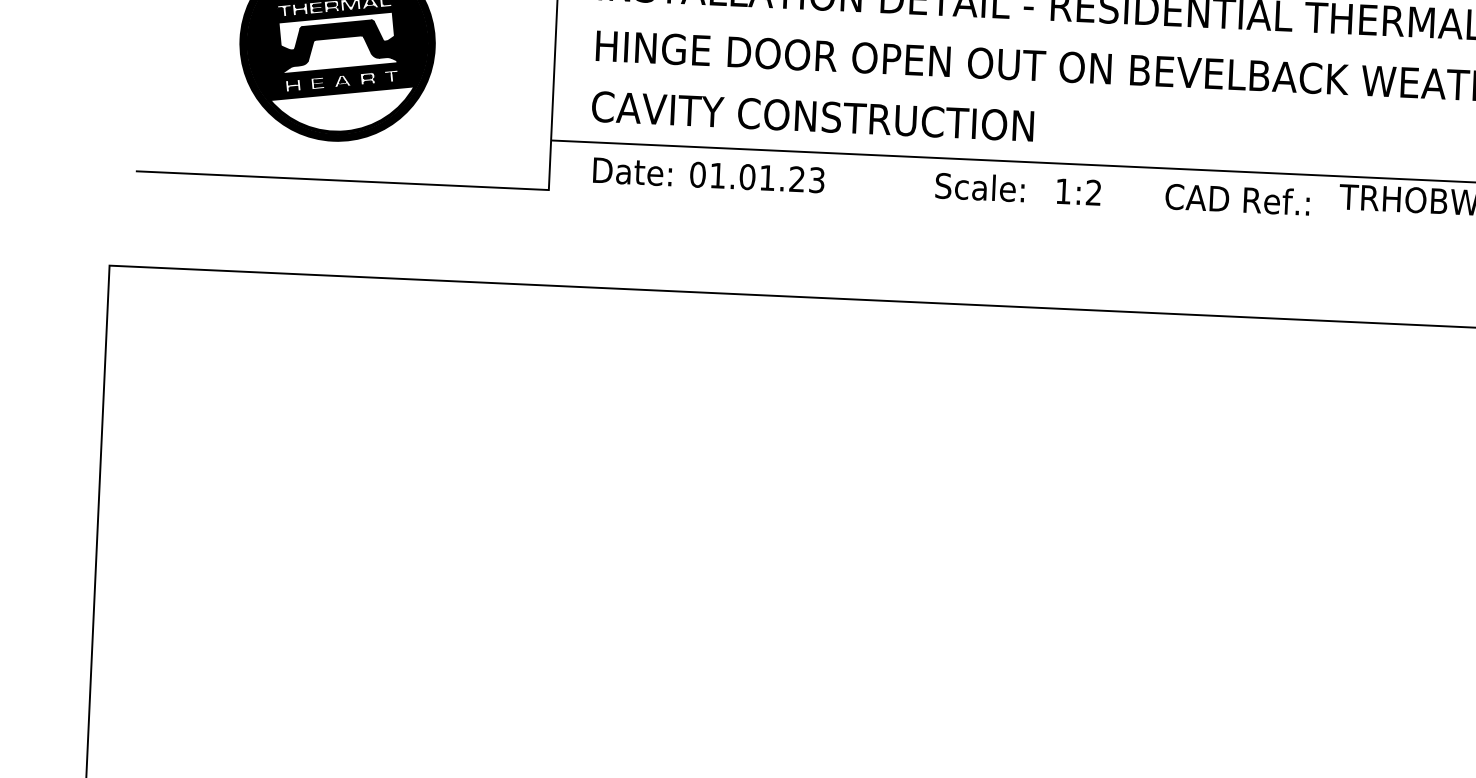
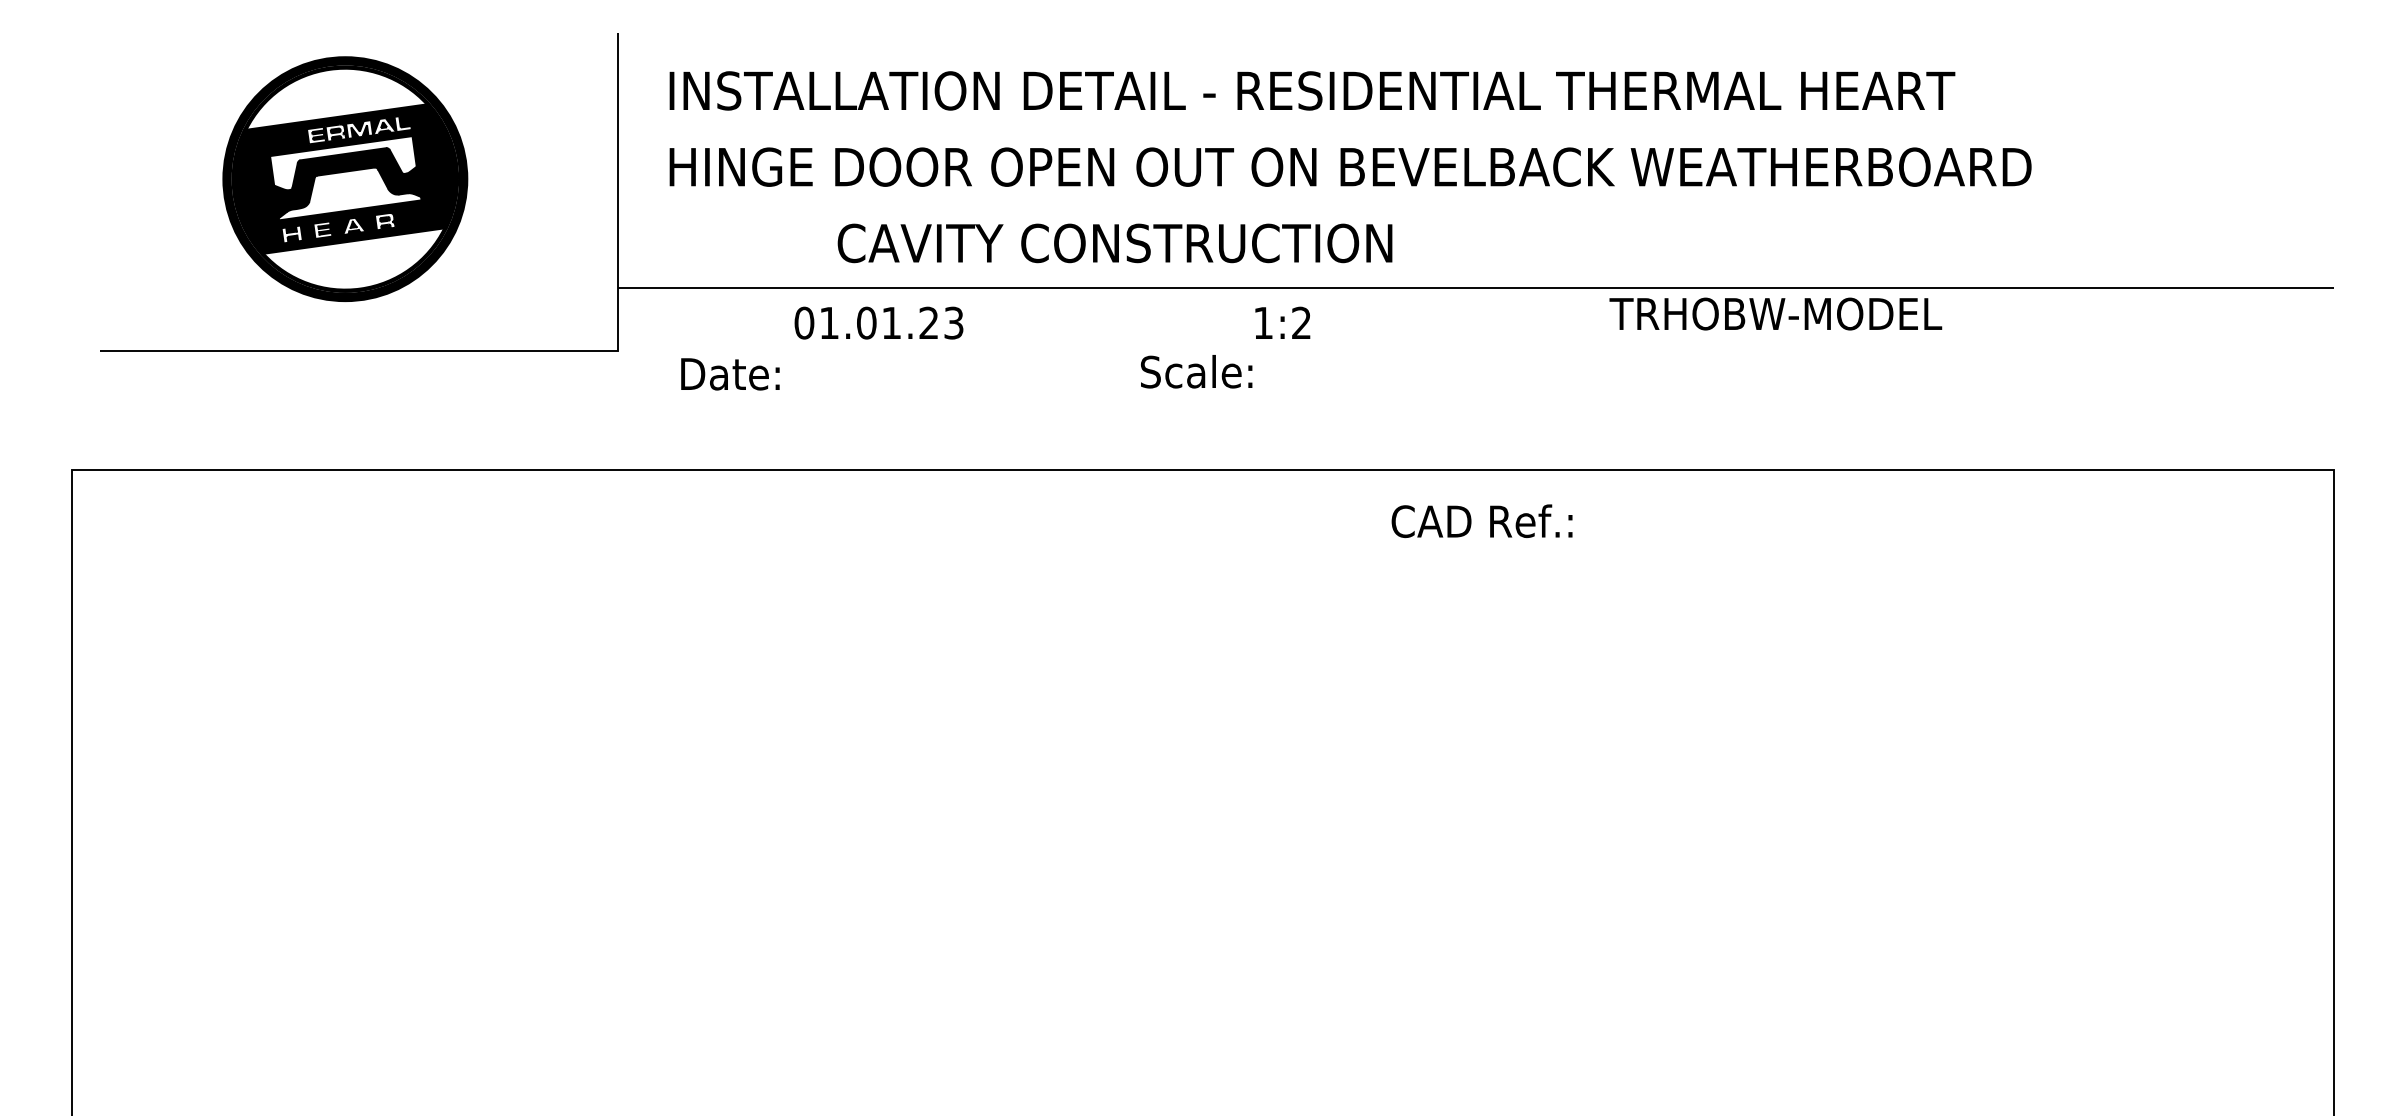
text: (812, 116) -> (1114, 243), moved
text: (632, 172) -> (730, 374), moved
text: (979, 187) -> (1196, 371), moved
text: (1237, 199) -> (1481, 521), moved

